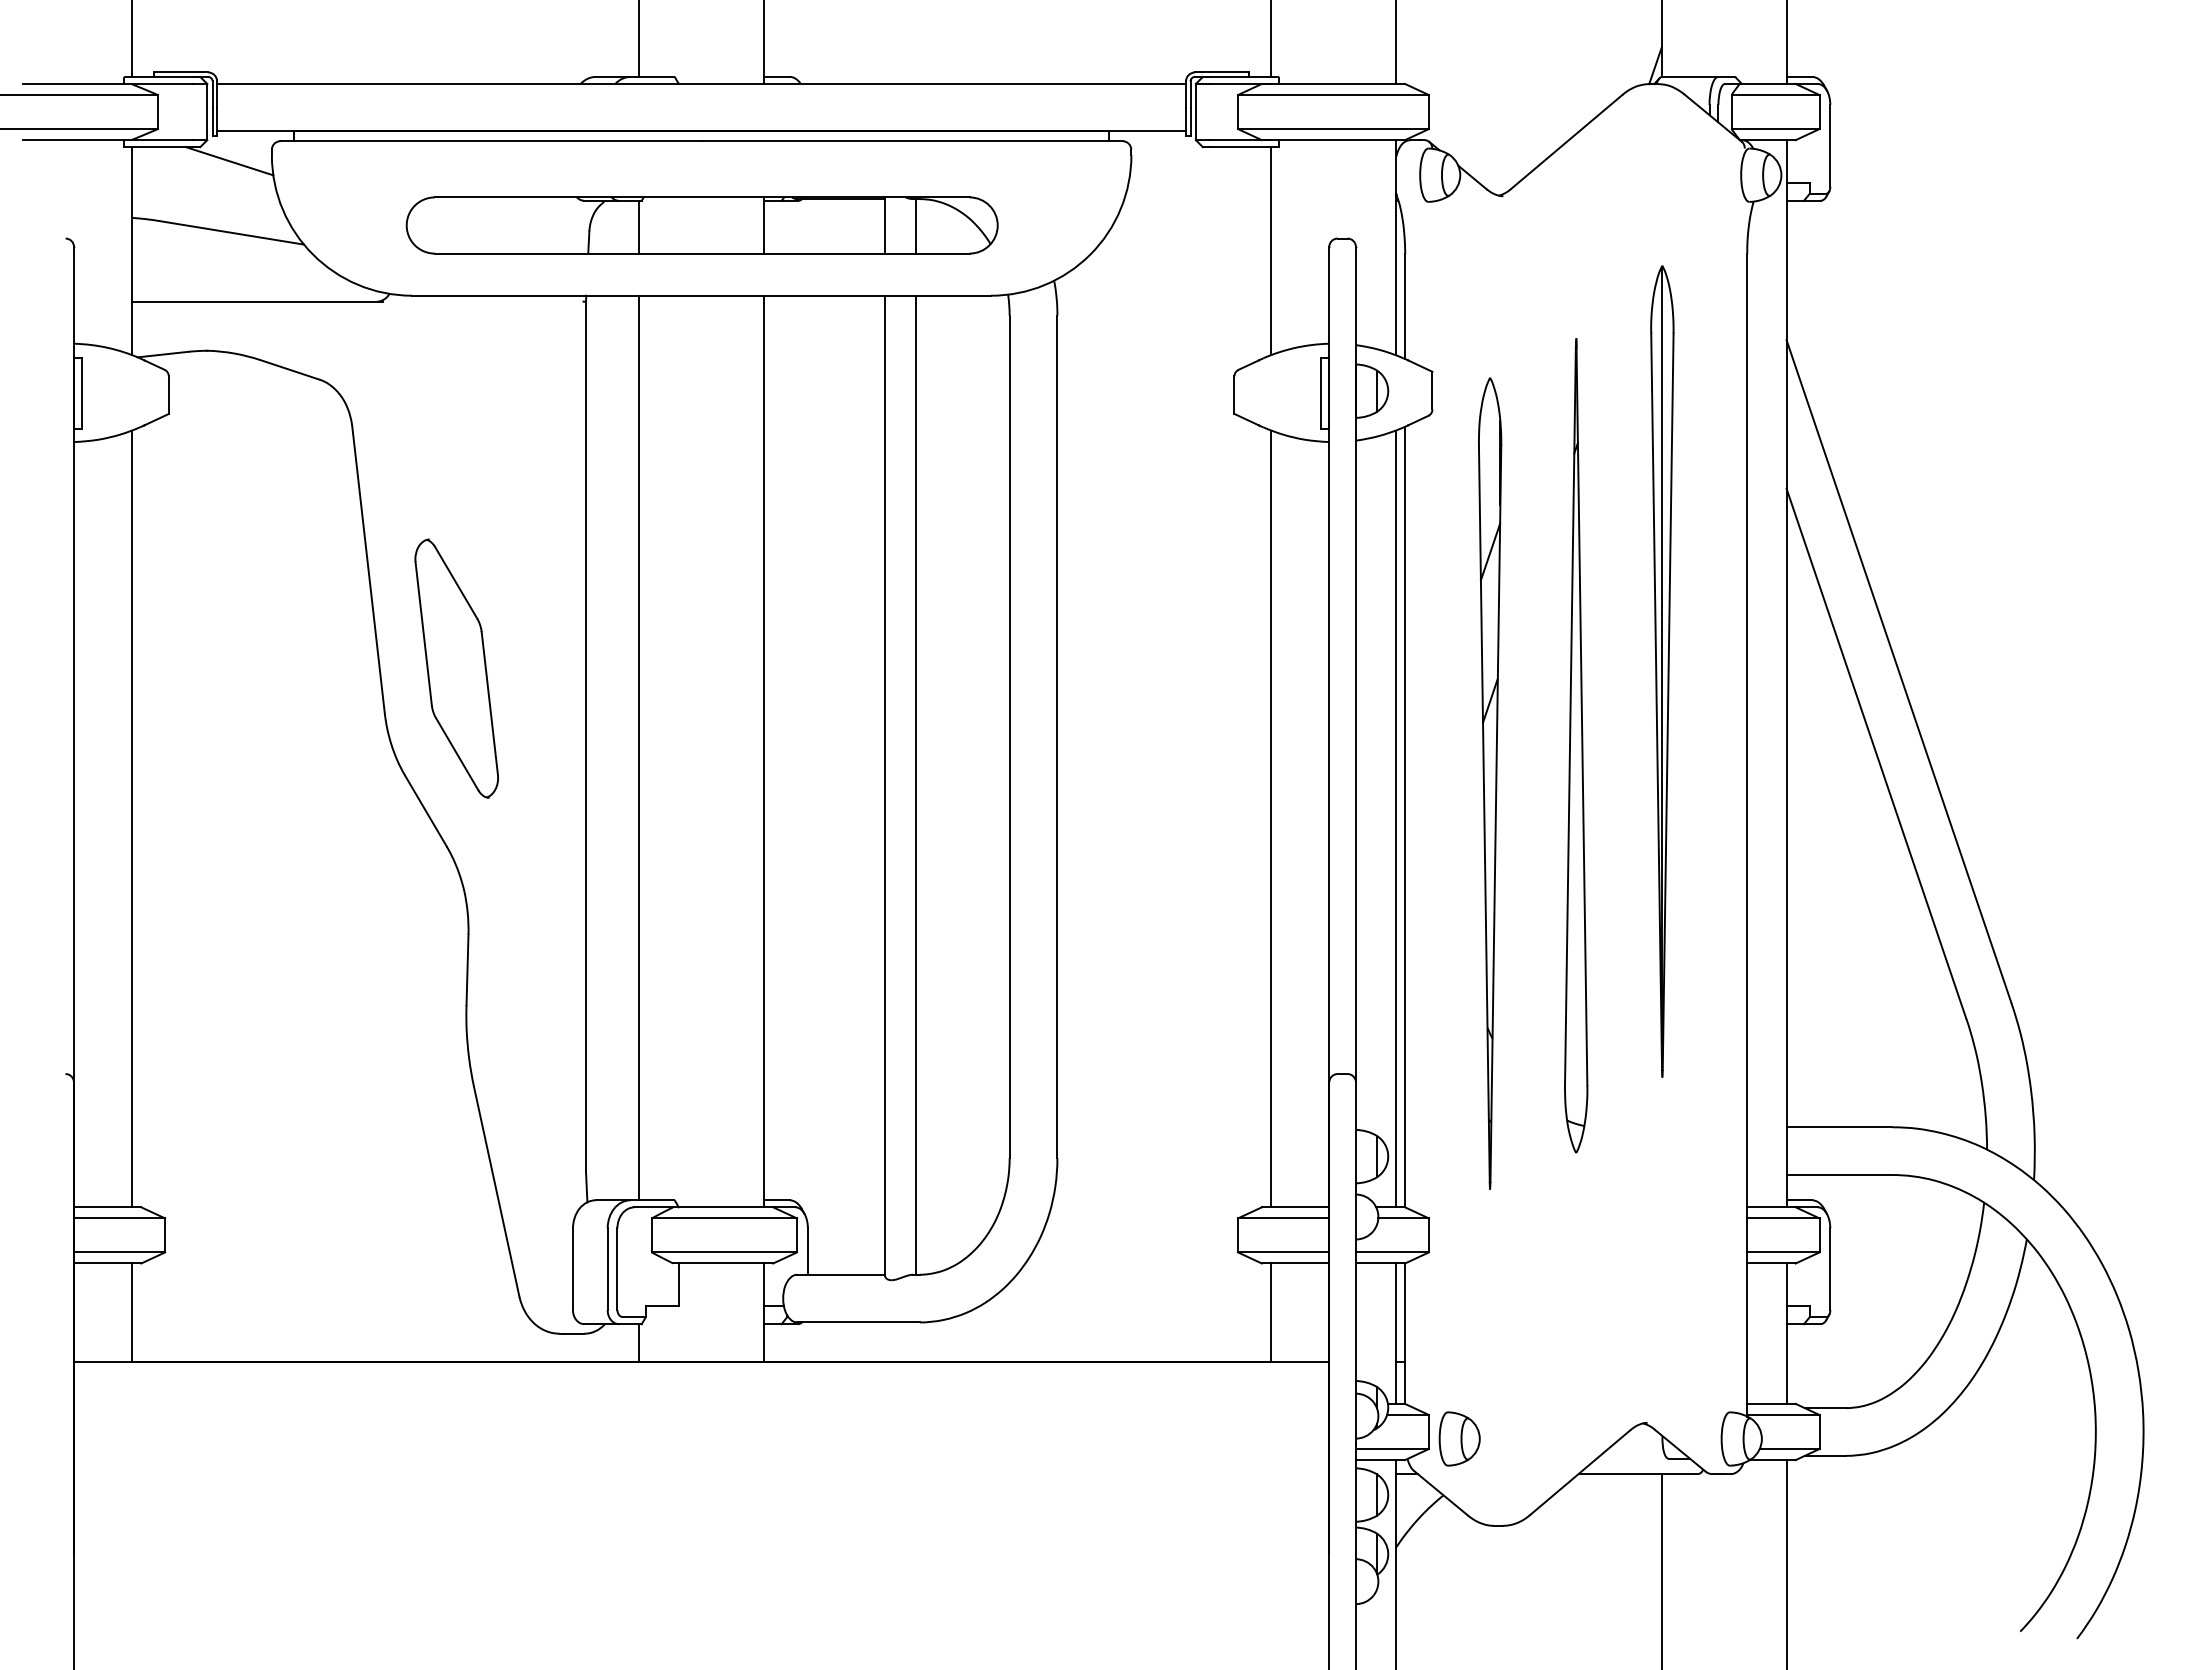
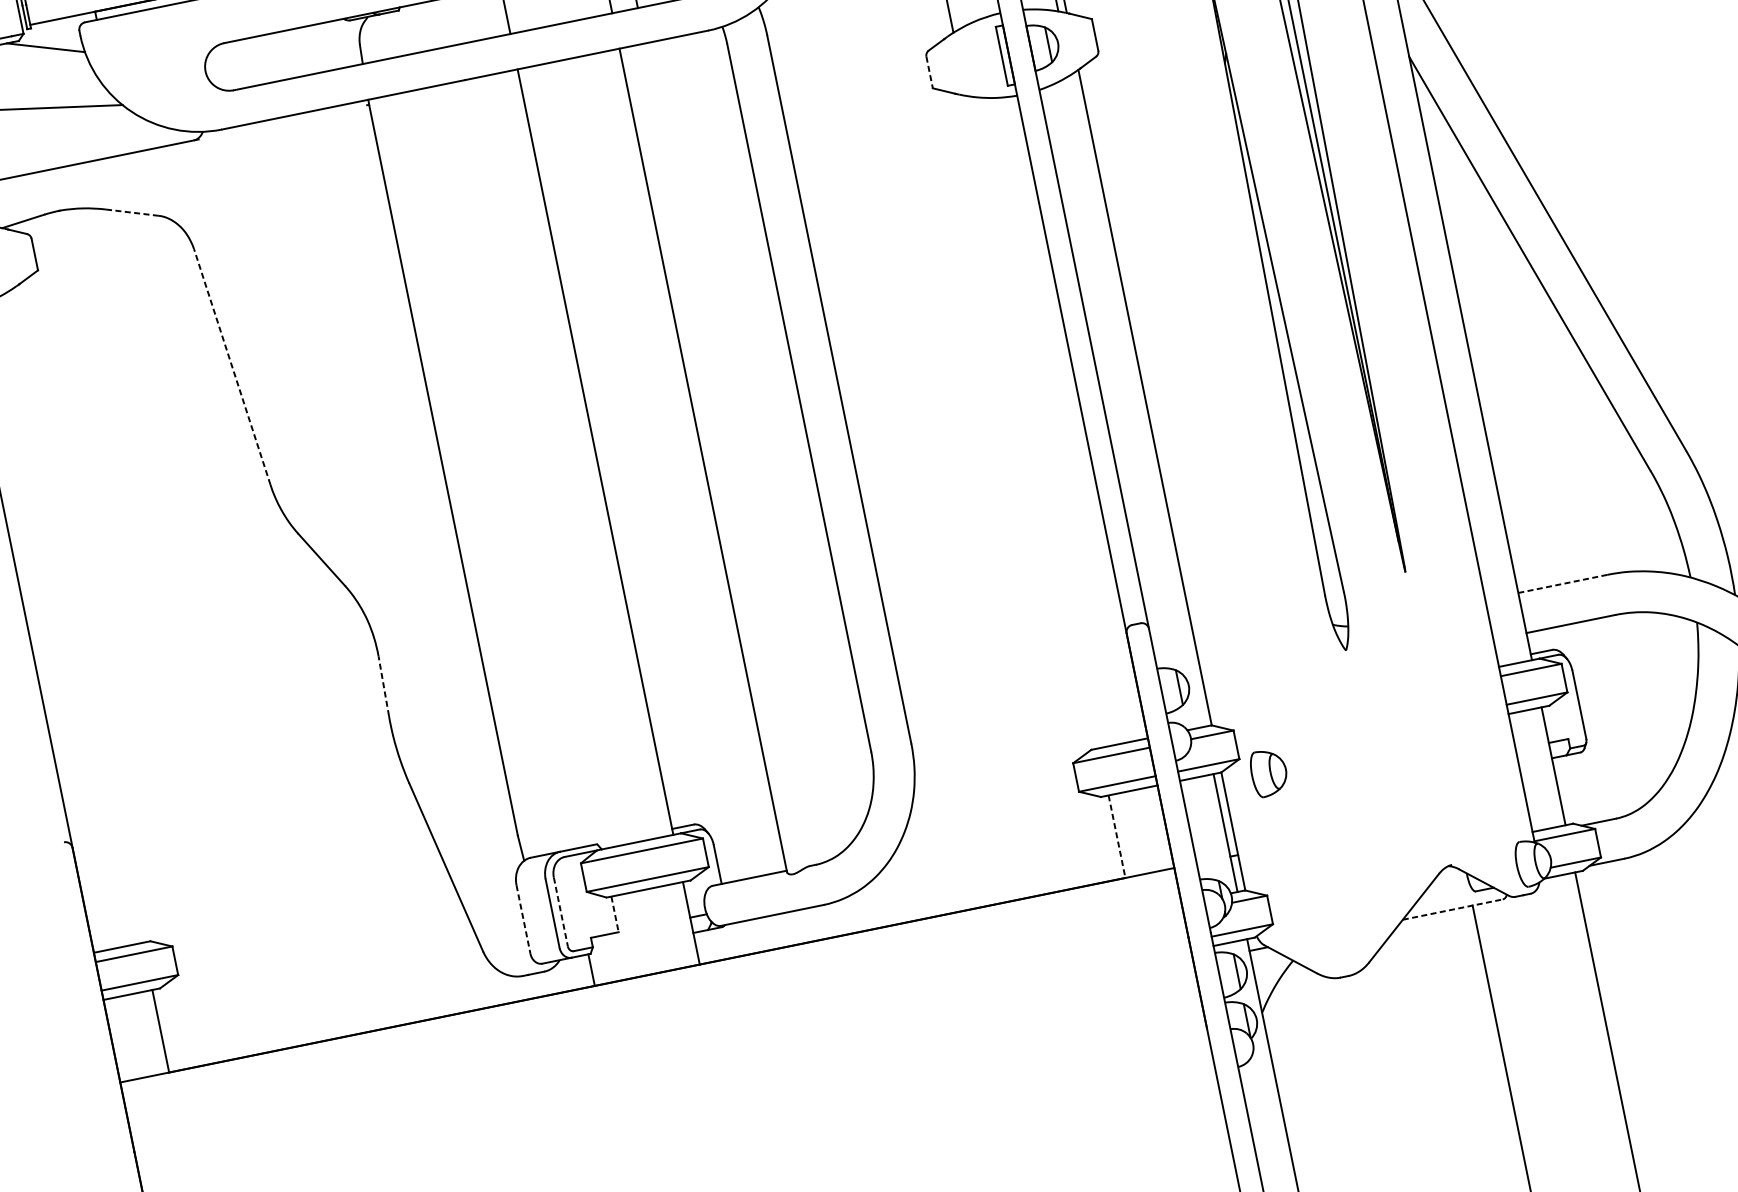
line: (639, 226) -> (401, 32), removed
line: (289, 369) -> (131, 212), solid -> dashed
line: (1234, 395) -> (929, 72), solid -> dashed
line: (368, 569) -> (232, 366), solid -> dashed
part: (456, 668) -> (323, 434), removed
line: (639, 747) -> (490, 470), removed
part: (1490, 783) -> (1210, 354), removed
line: (915, 784) -> (728, 453), removed
line: (132, 818) -> (76, 616), removed
line: (1270, 818) -> (1032, 421), removed
line: (1395, 818) -> (1137, 400), removed
line: (467, 969) -> (383, 685), solid -> dashed
line: (1839, 1127) -> (1562, 584), solid -> dashed
line: (572, 1269) -> (523, 919), solid -> dashed
line: (617, 1269) -> (560, 912), solid -> dashed
line: (678, 1285) -> (614, 915), solid -> dashed
line: (1270, 1313) -> (1116, 837), solid -> dashed
part: (1459, 1438) -> (1268, 772), moved
line: (1638, 1474) -> (1453, 909), solid -> dashed

